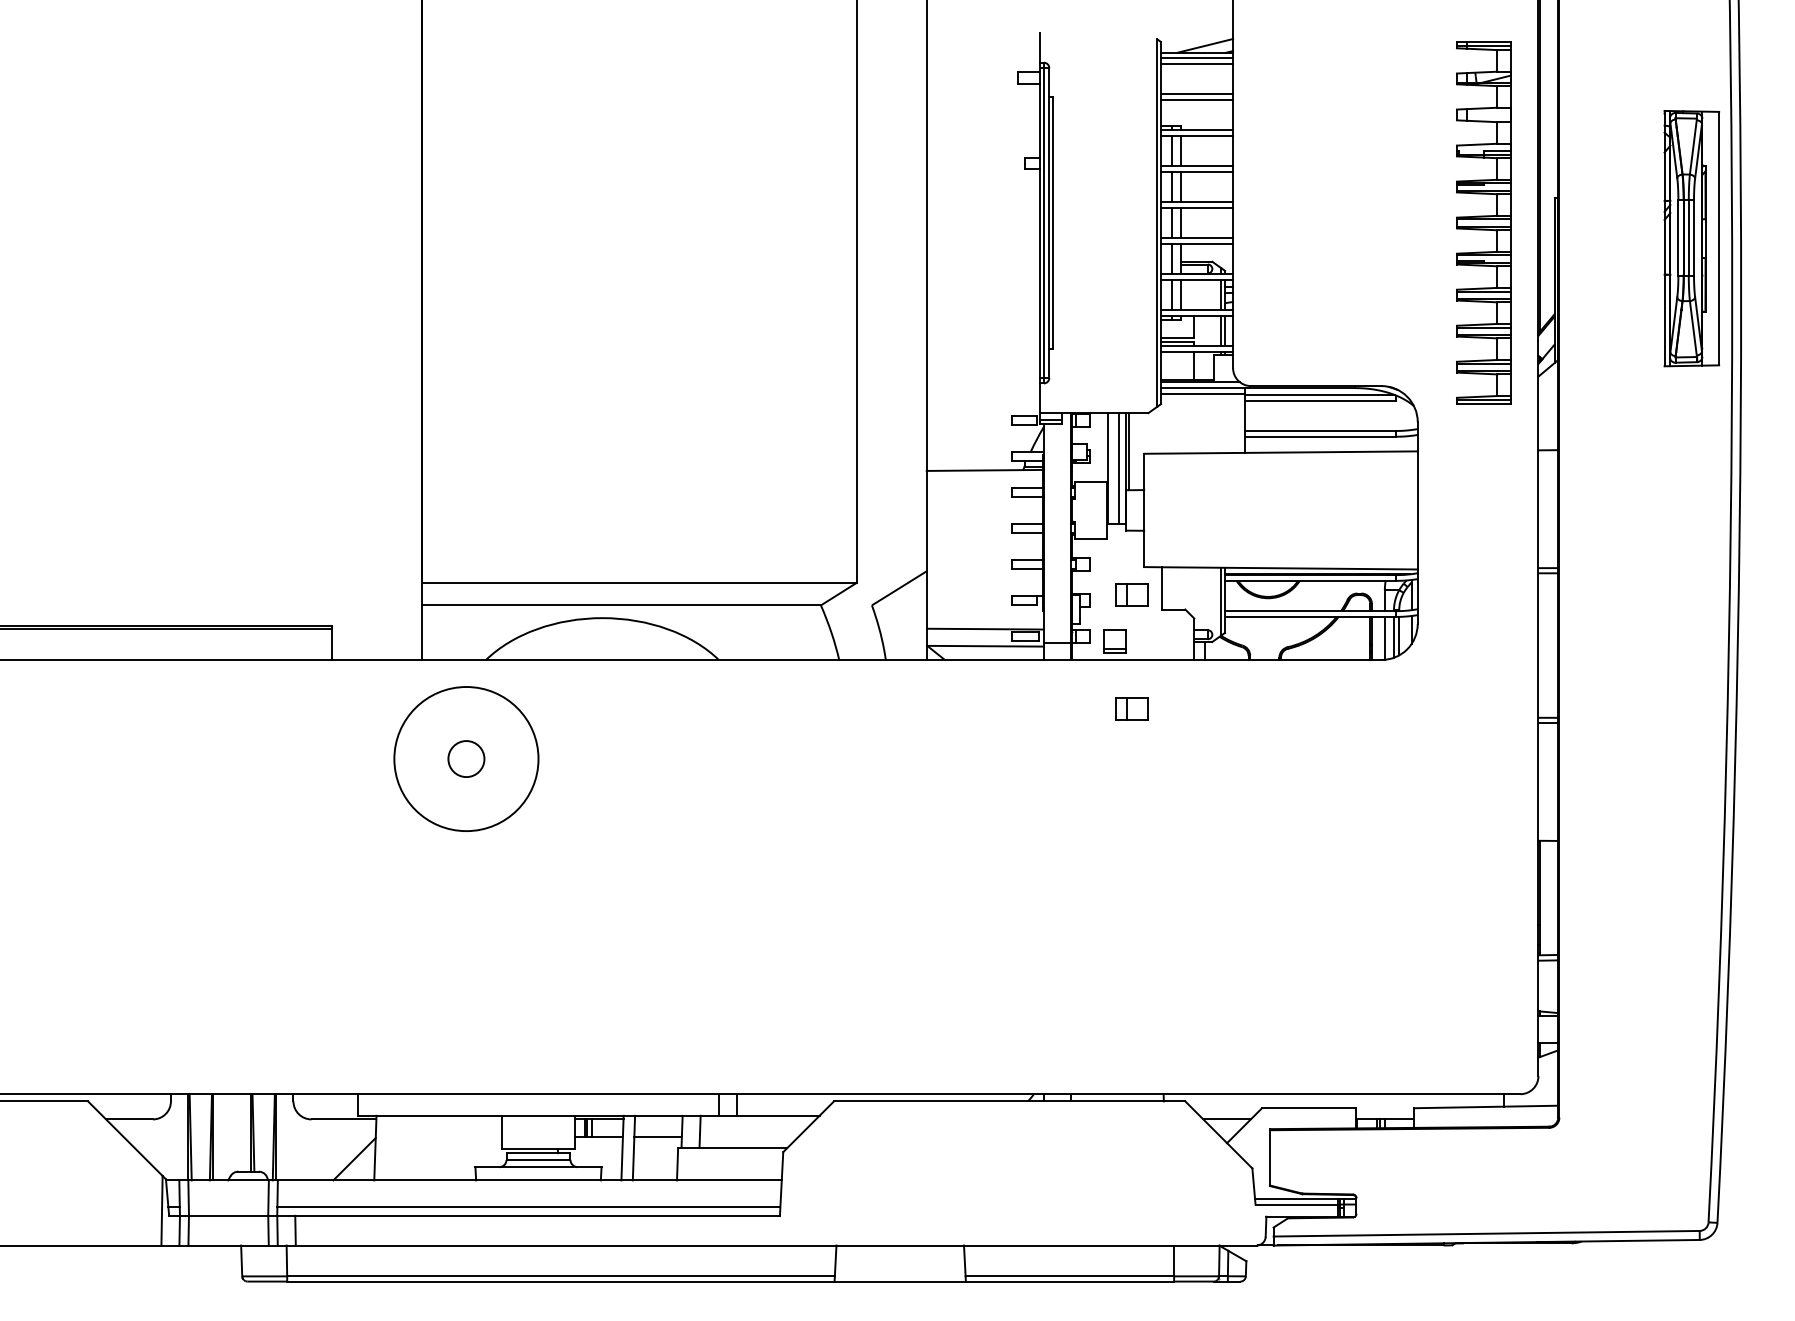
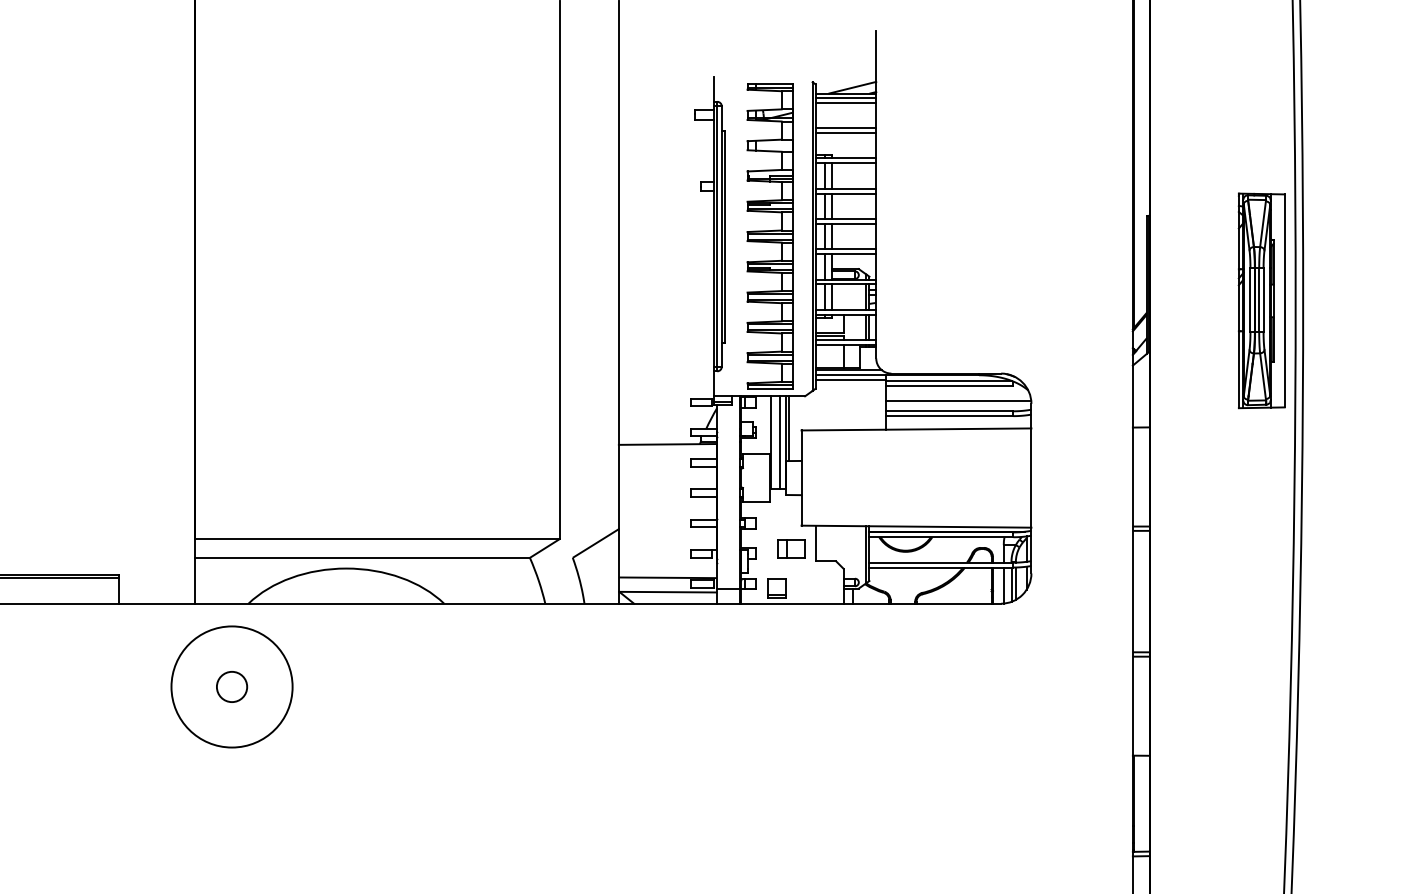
part: (1483, 222) -> (769, 236), moved
part: (1691, 238) -> (1261, 300), moved
line: (1330, 418) -> (958, 400), added
part: (1131, 708) -> (790, 644), removed

